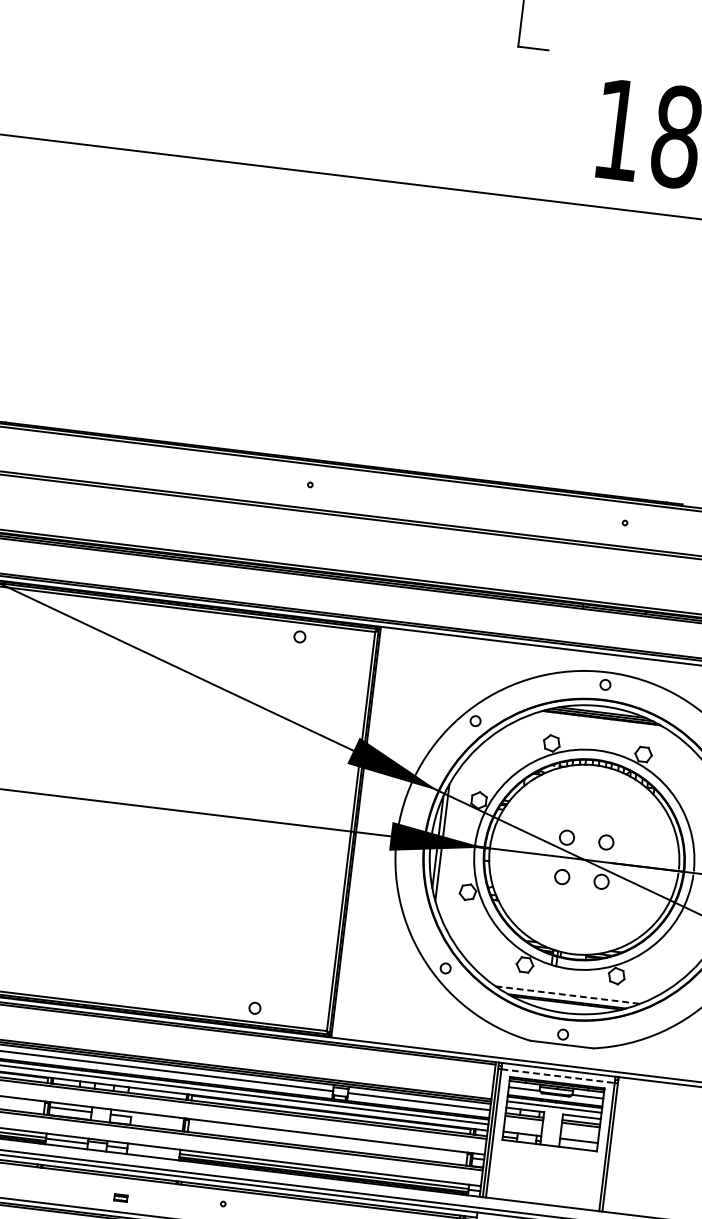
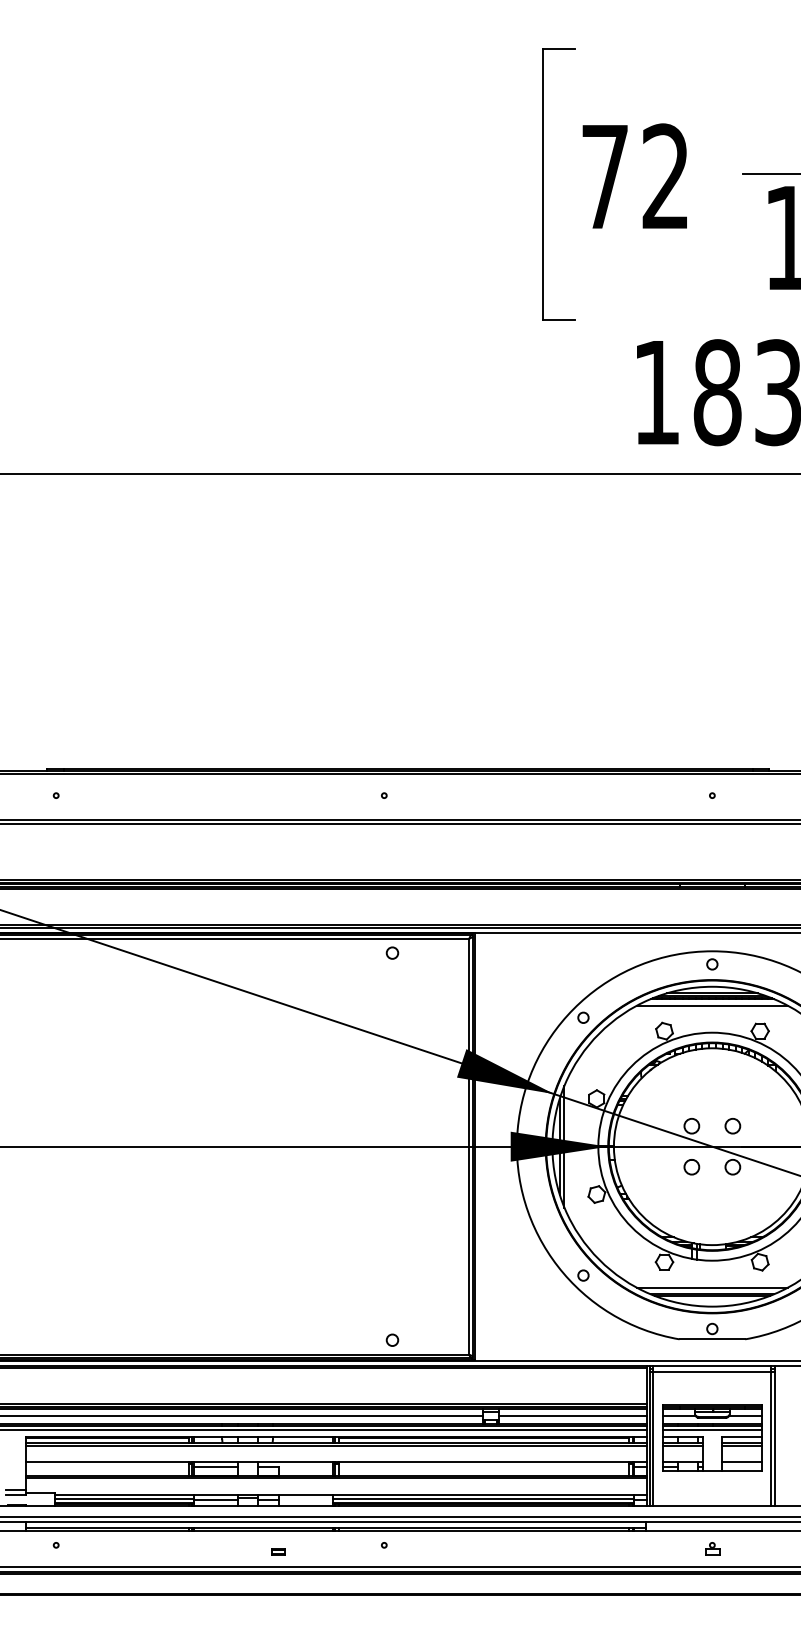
line: (600, 724) -> (712, 1005), added
line: (568, 994) -> (712, 1287), dashed -> solid
line: (558, 1076) -> (712, 1372), dashed -> solid
part: (553, 1113) -> (712, 1437), moved

